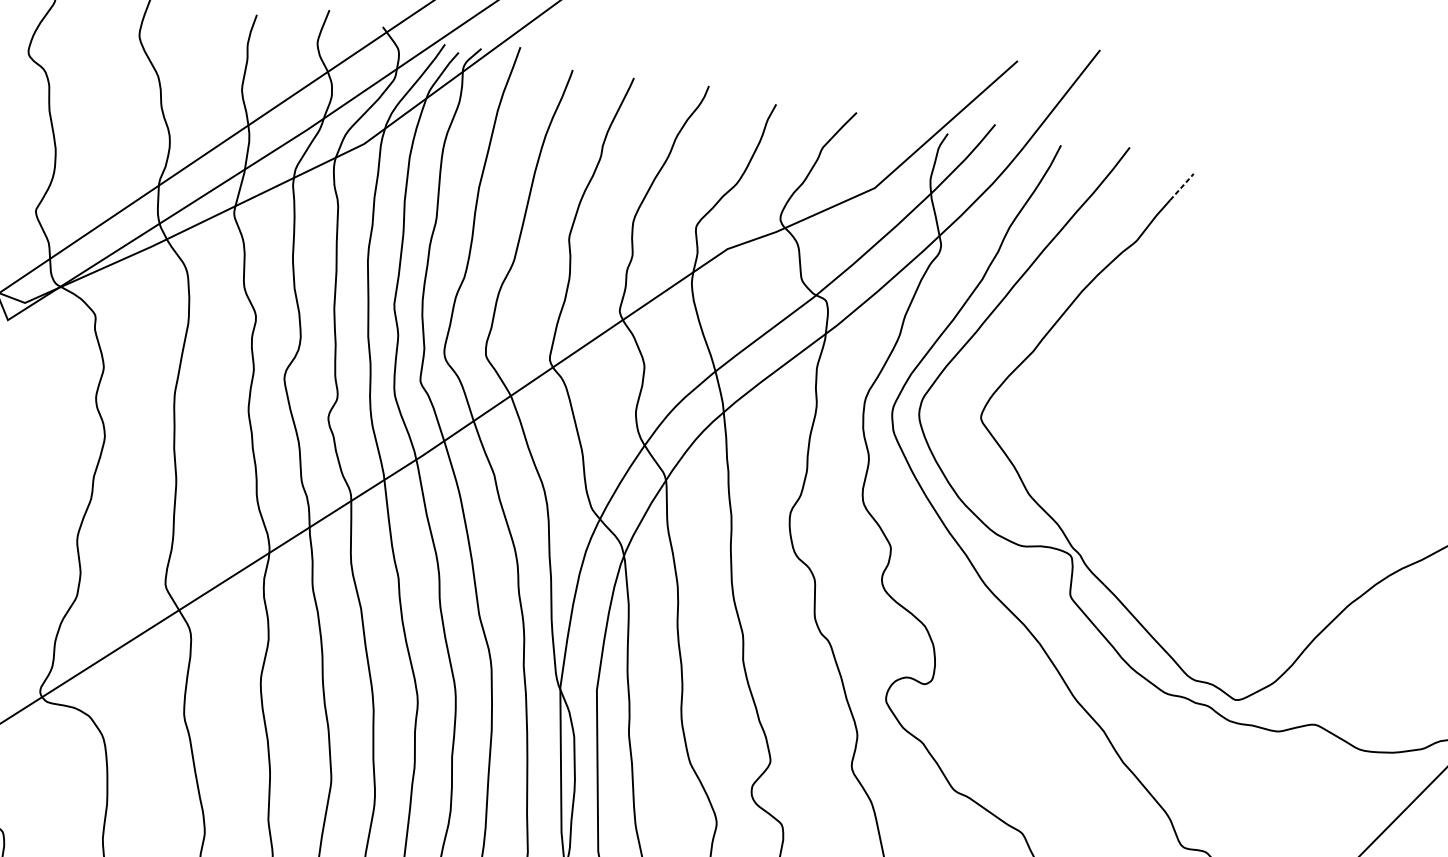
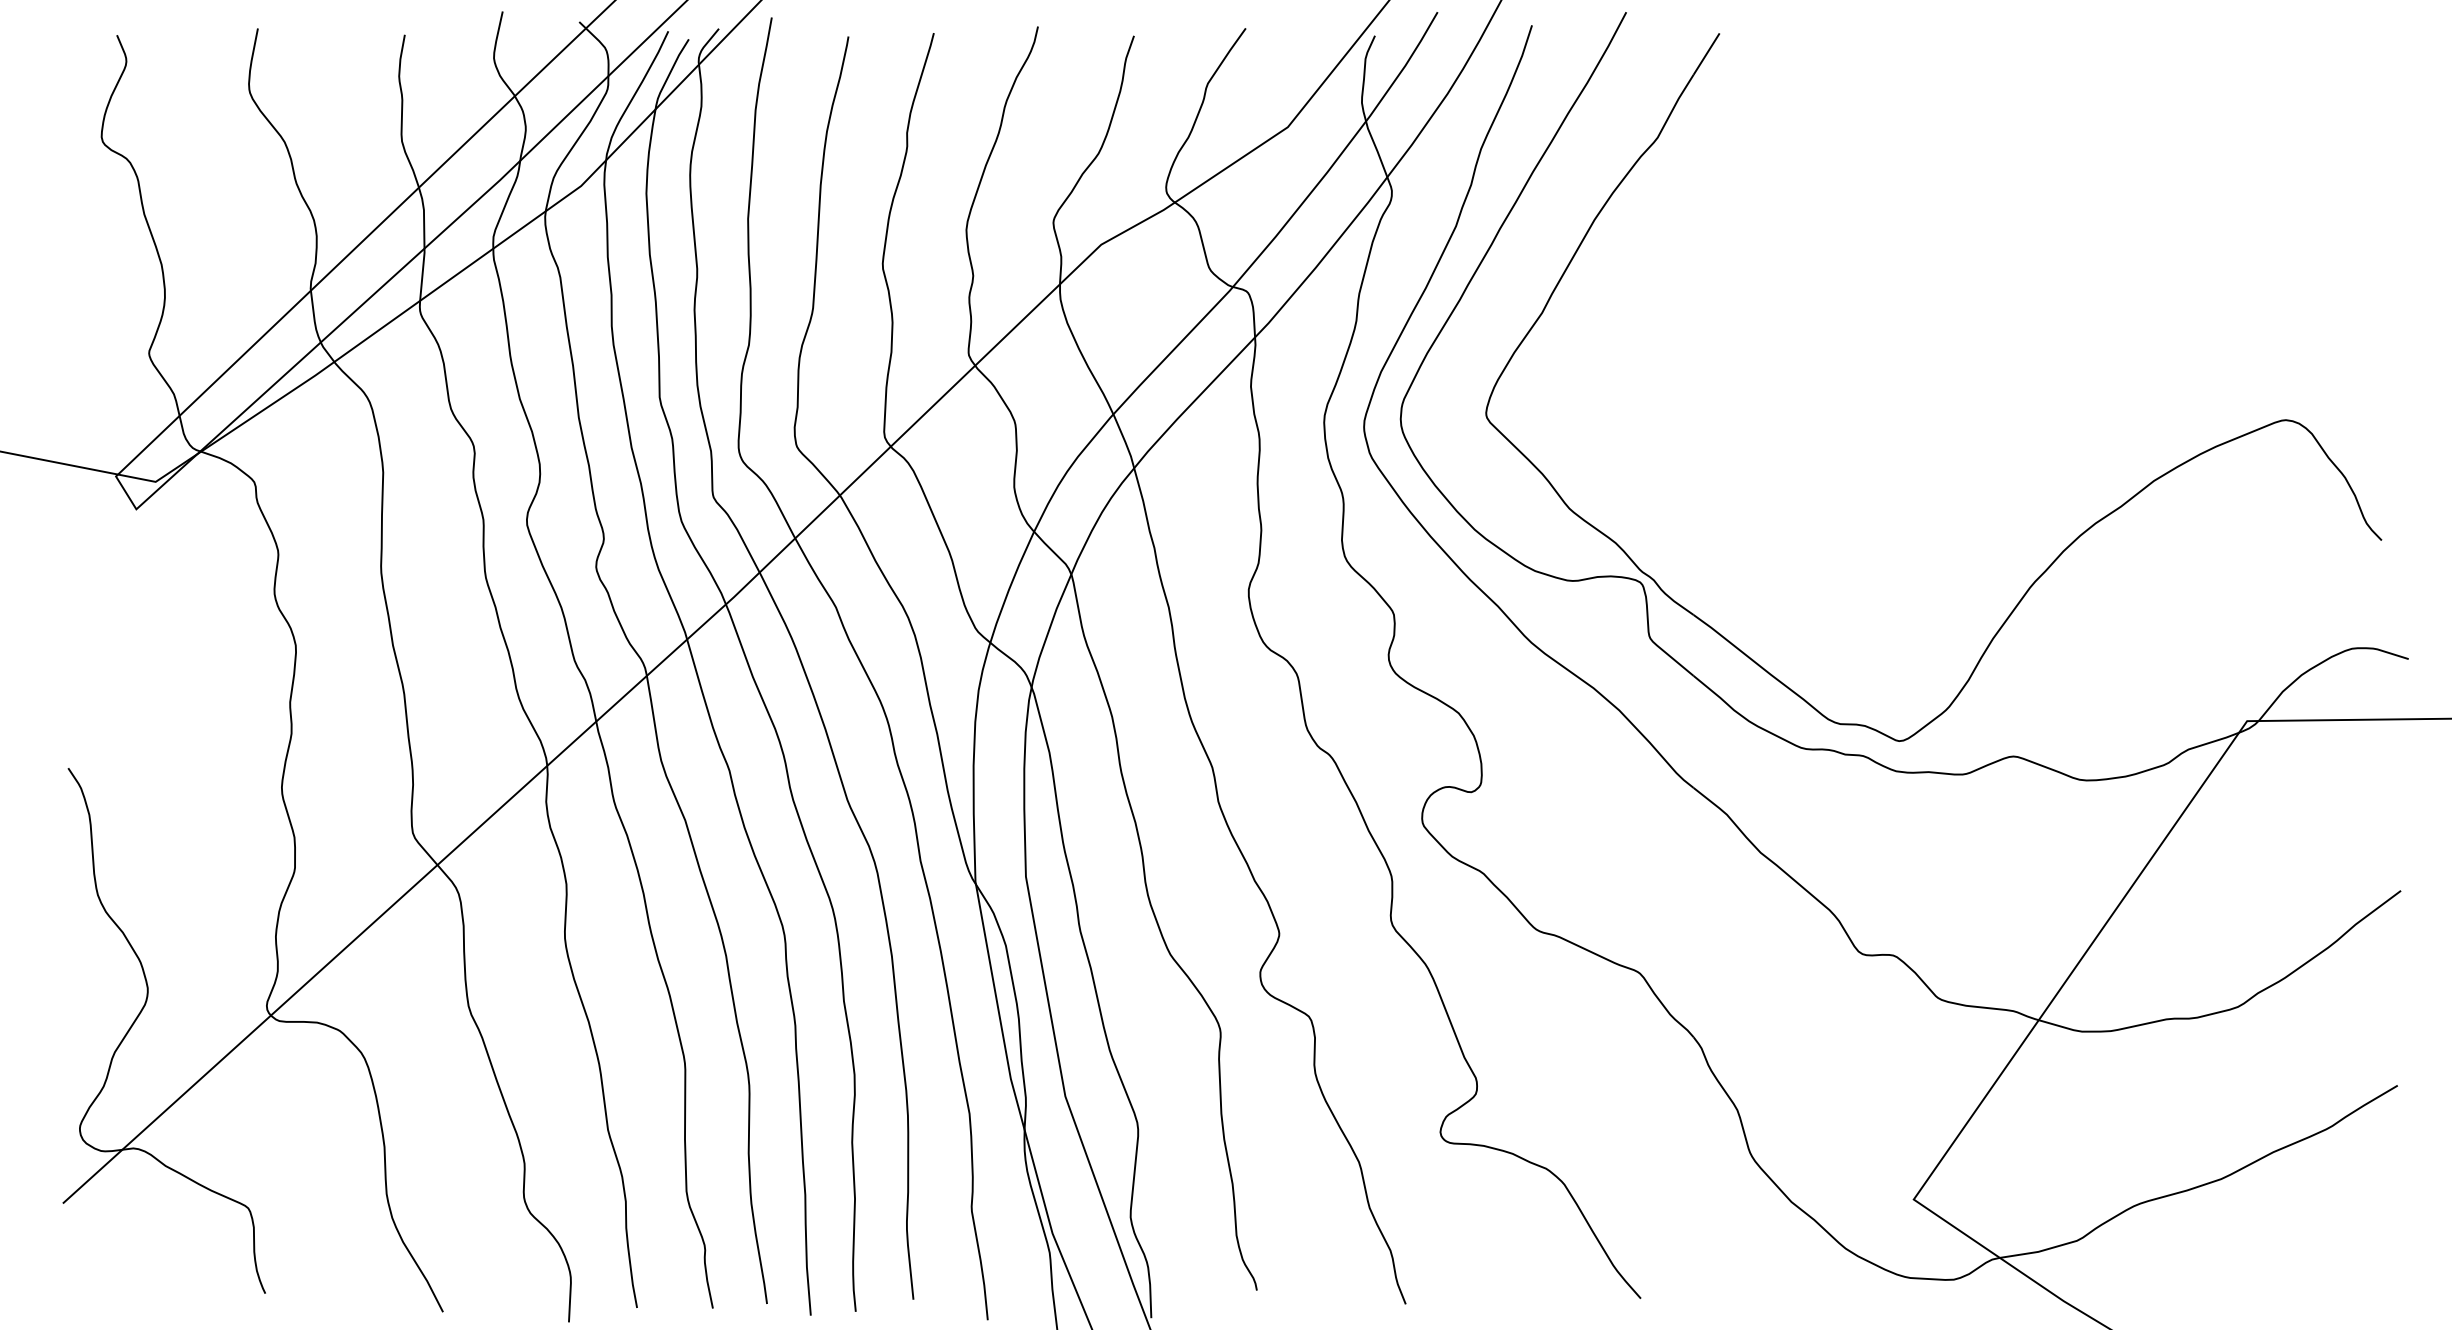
line: (1181, 187) -> (1706, 54), dashed -> solid

